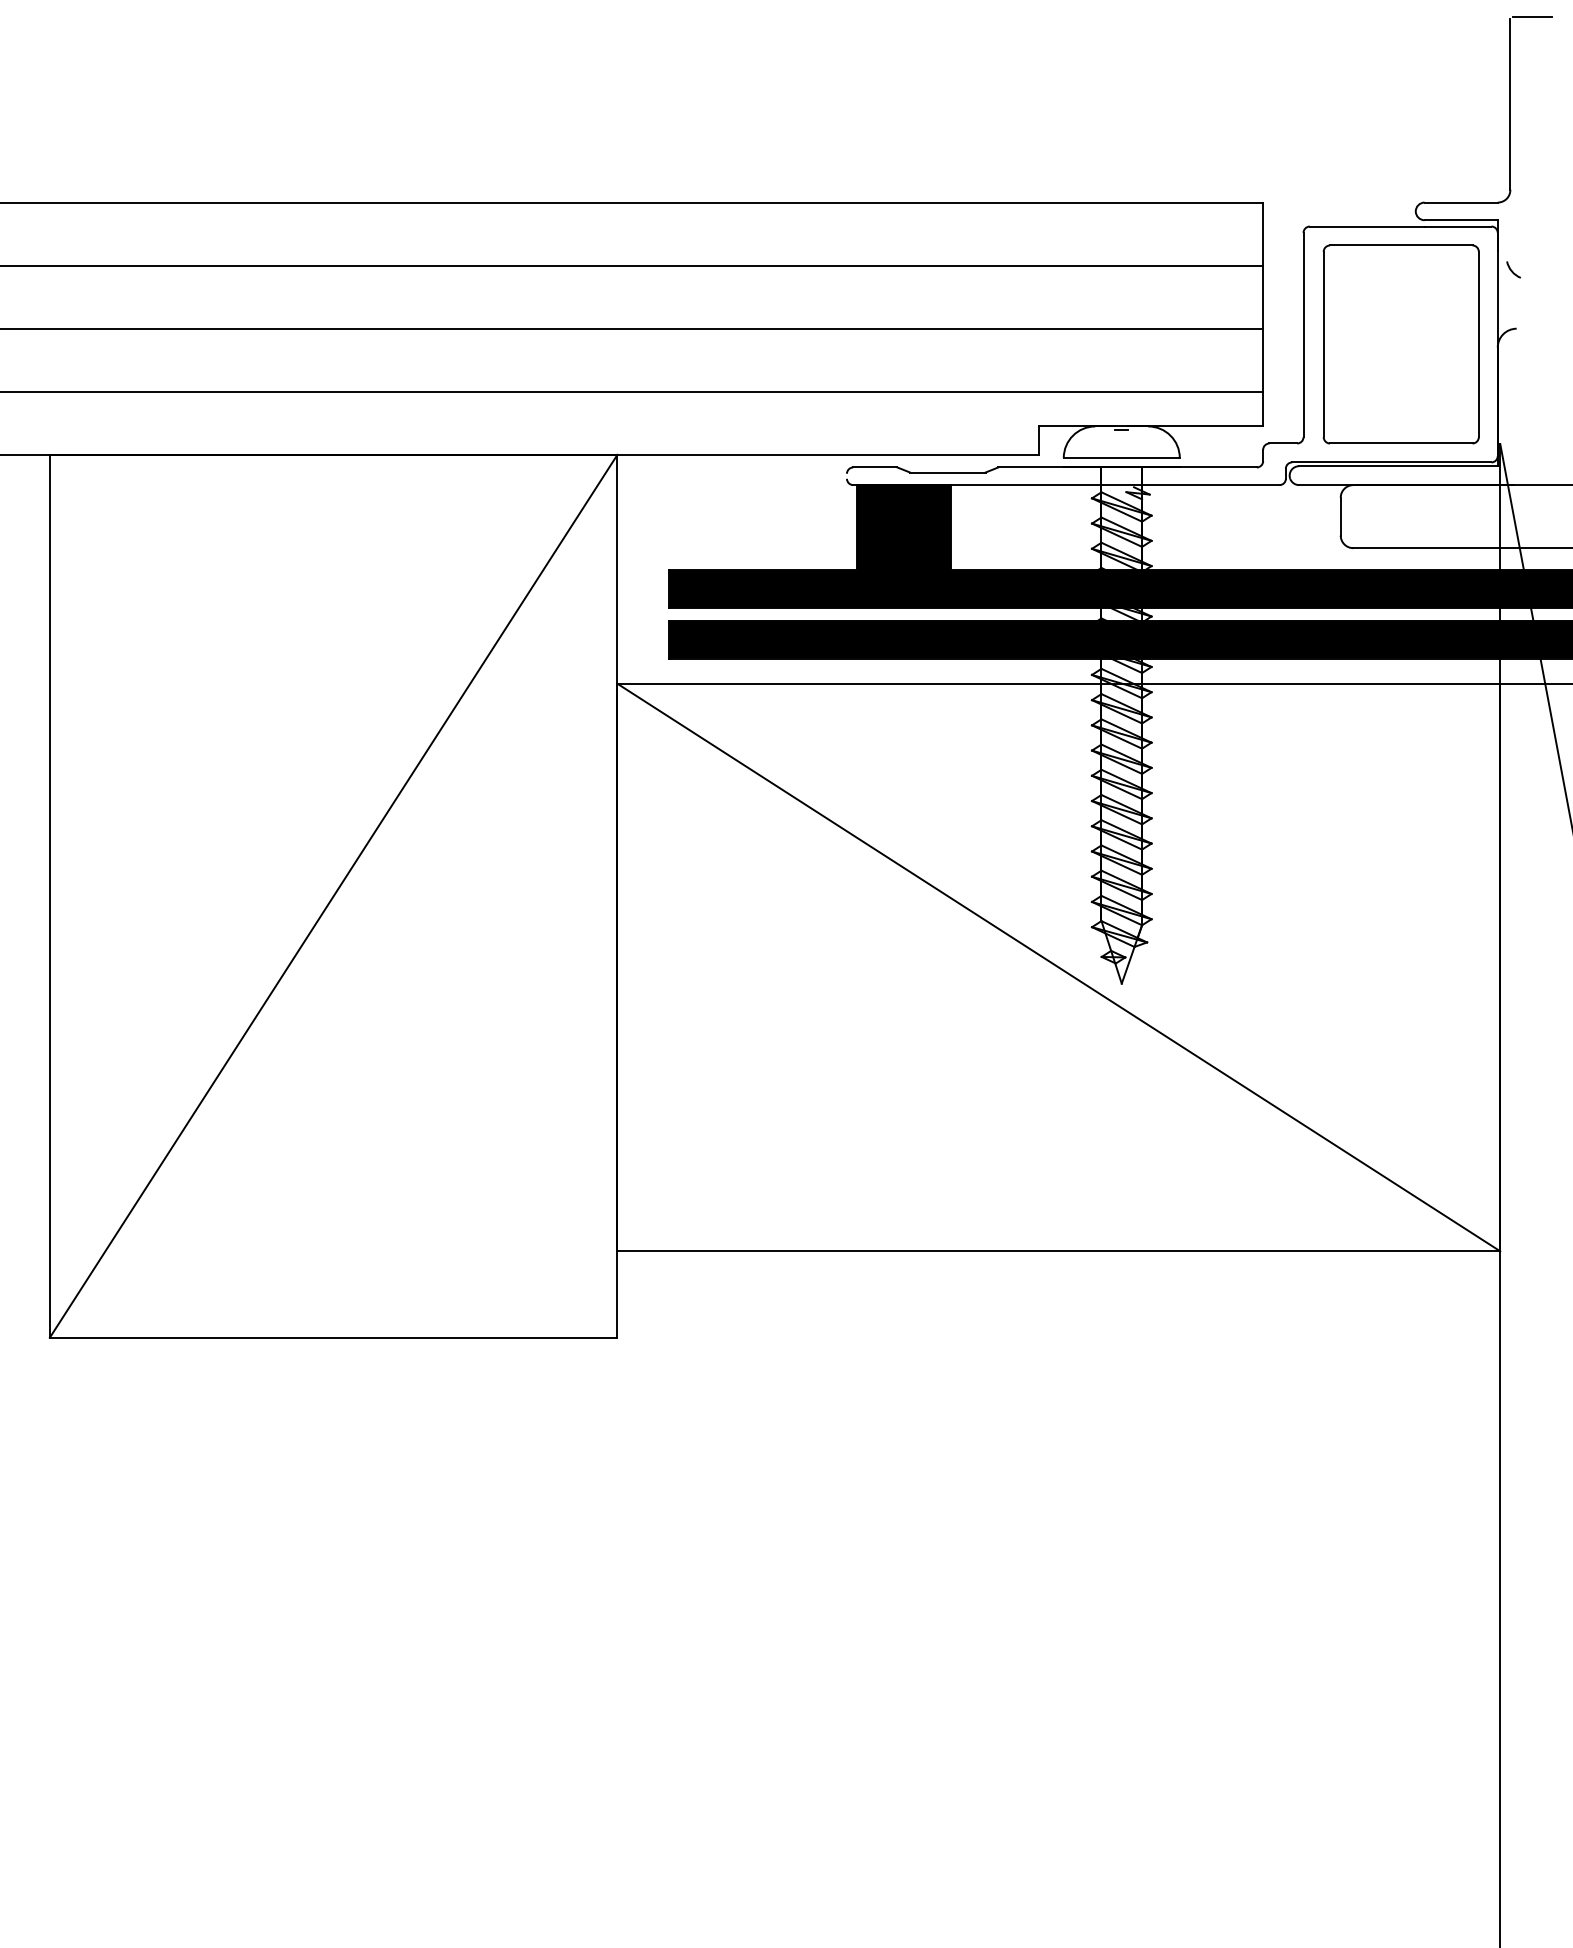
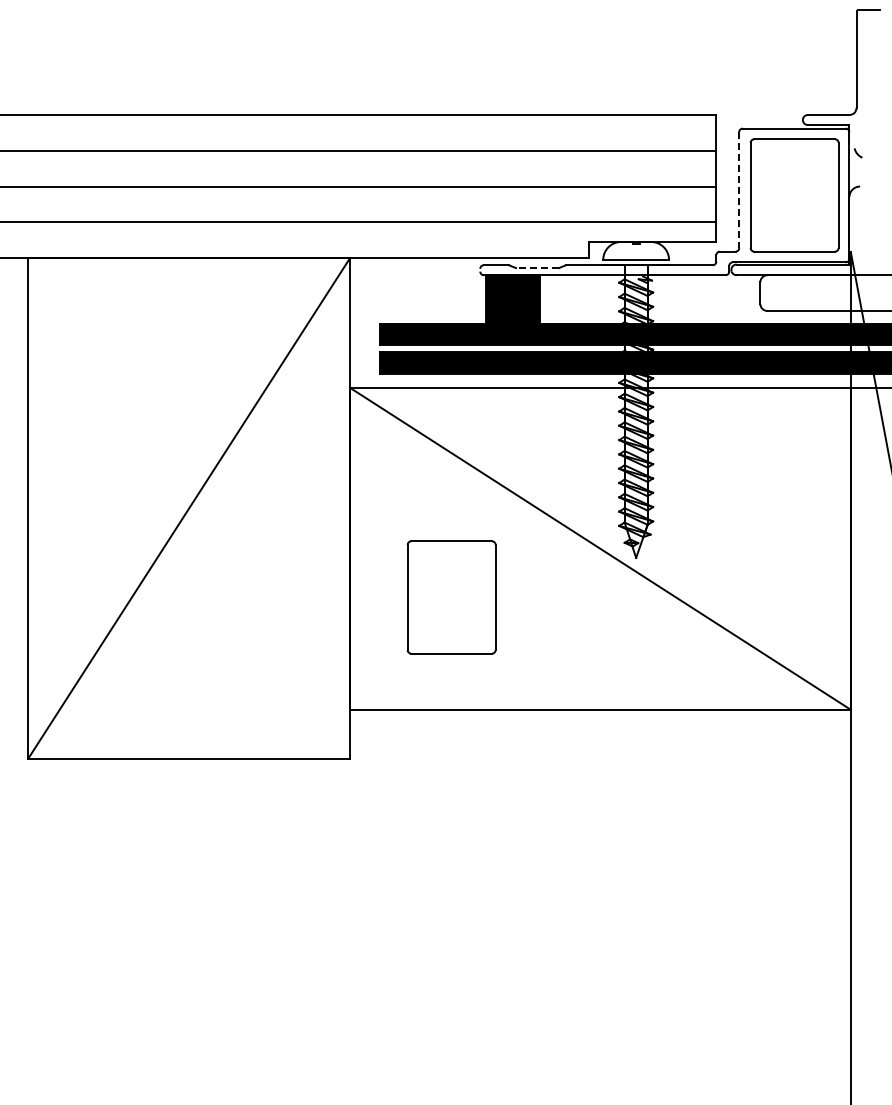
line: (1304, 335) -> (739, 190), solid -> dashed
line: (947, 473) -> (537, 268), solid -> dashed
part: (796, 1053) -> (451, 597), added

